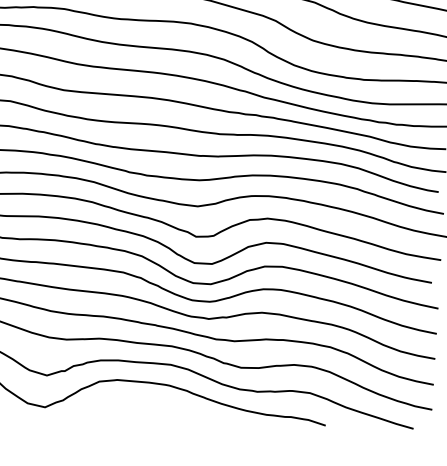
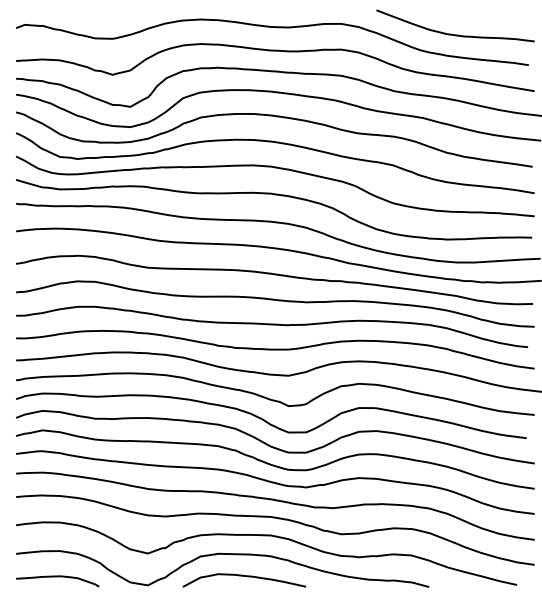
curve: (141, 404) -> (244, 576), added

